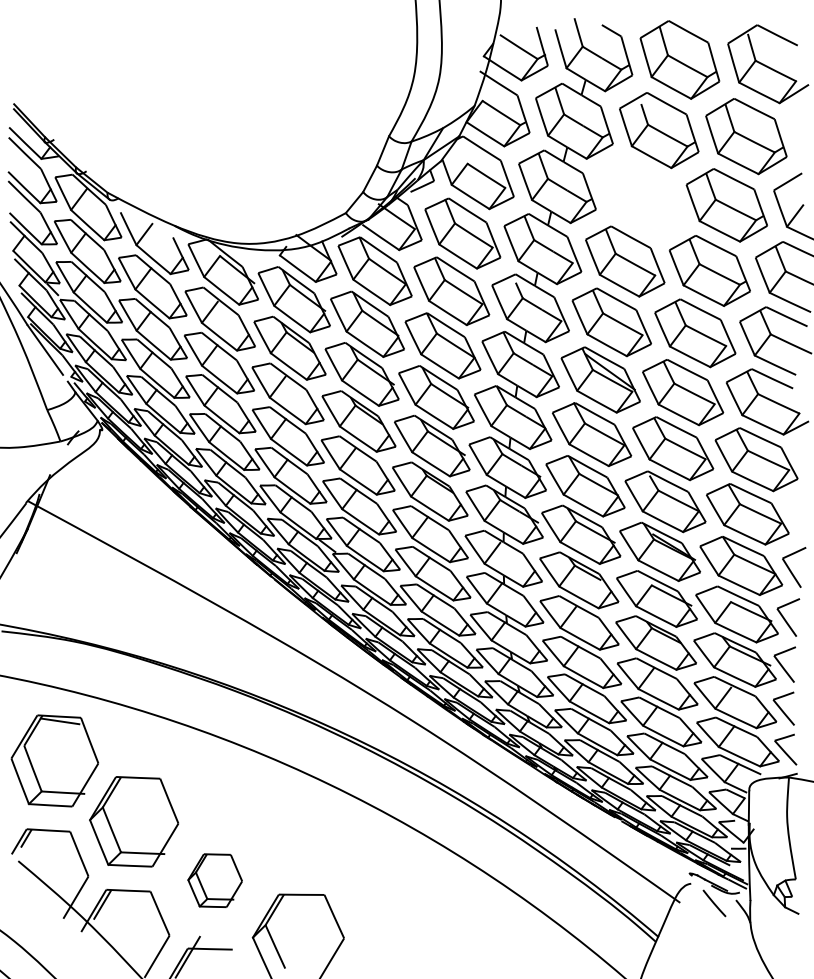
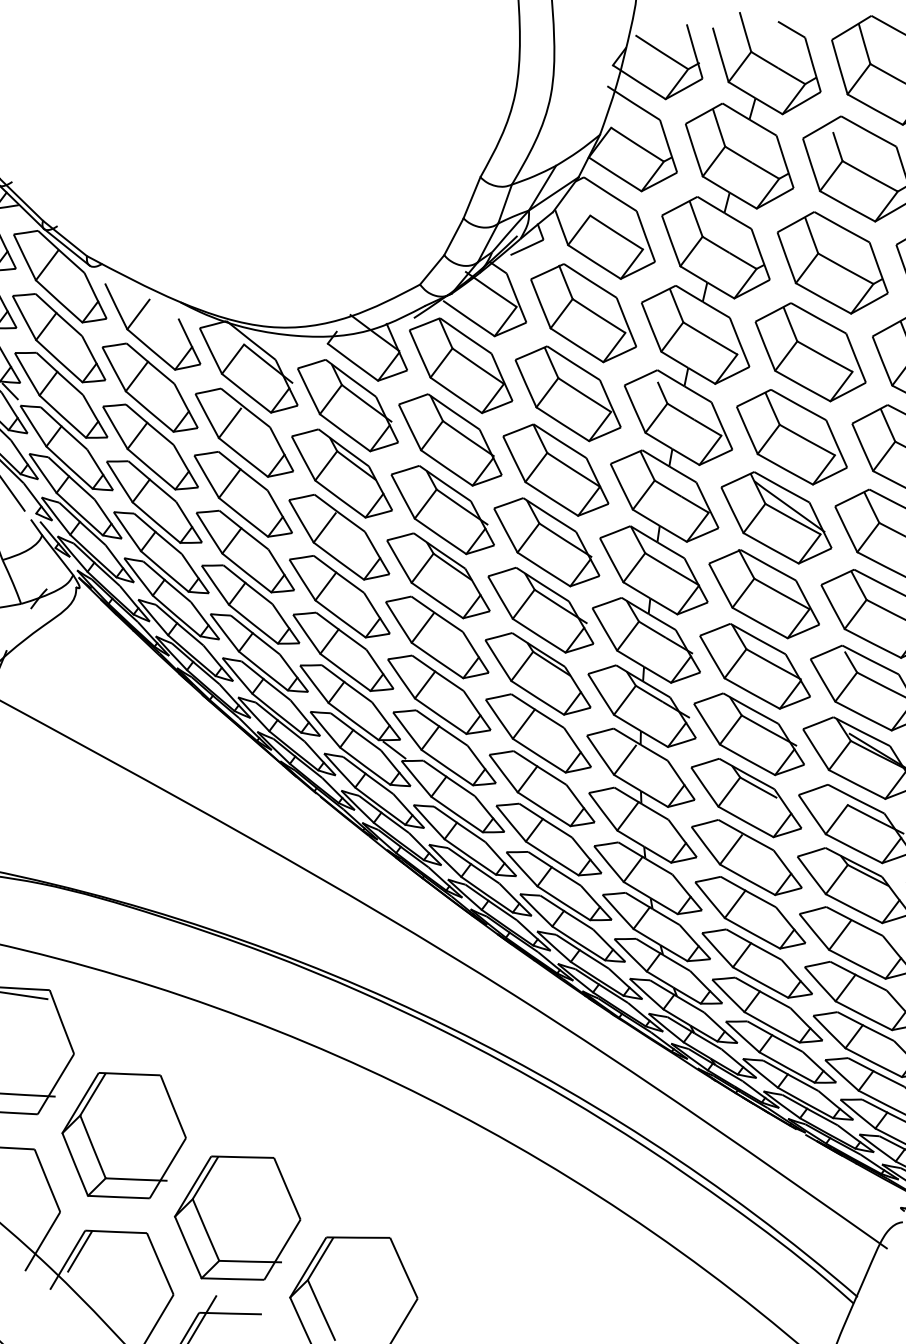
part: (640, 197) -> (832, 262), added
part: (214, 880) -> (236, 1217), size x1.67

